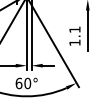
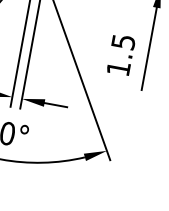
text: (74, 29) -> (122, 41), 1.1 -> 1.5

